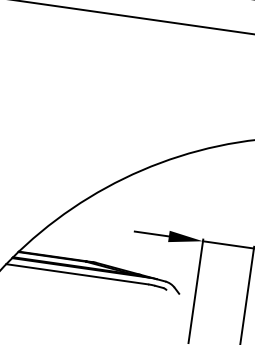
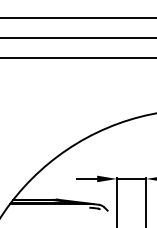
line: (77, 273) -> (48, 207), removed

